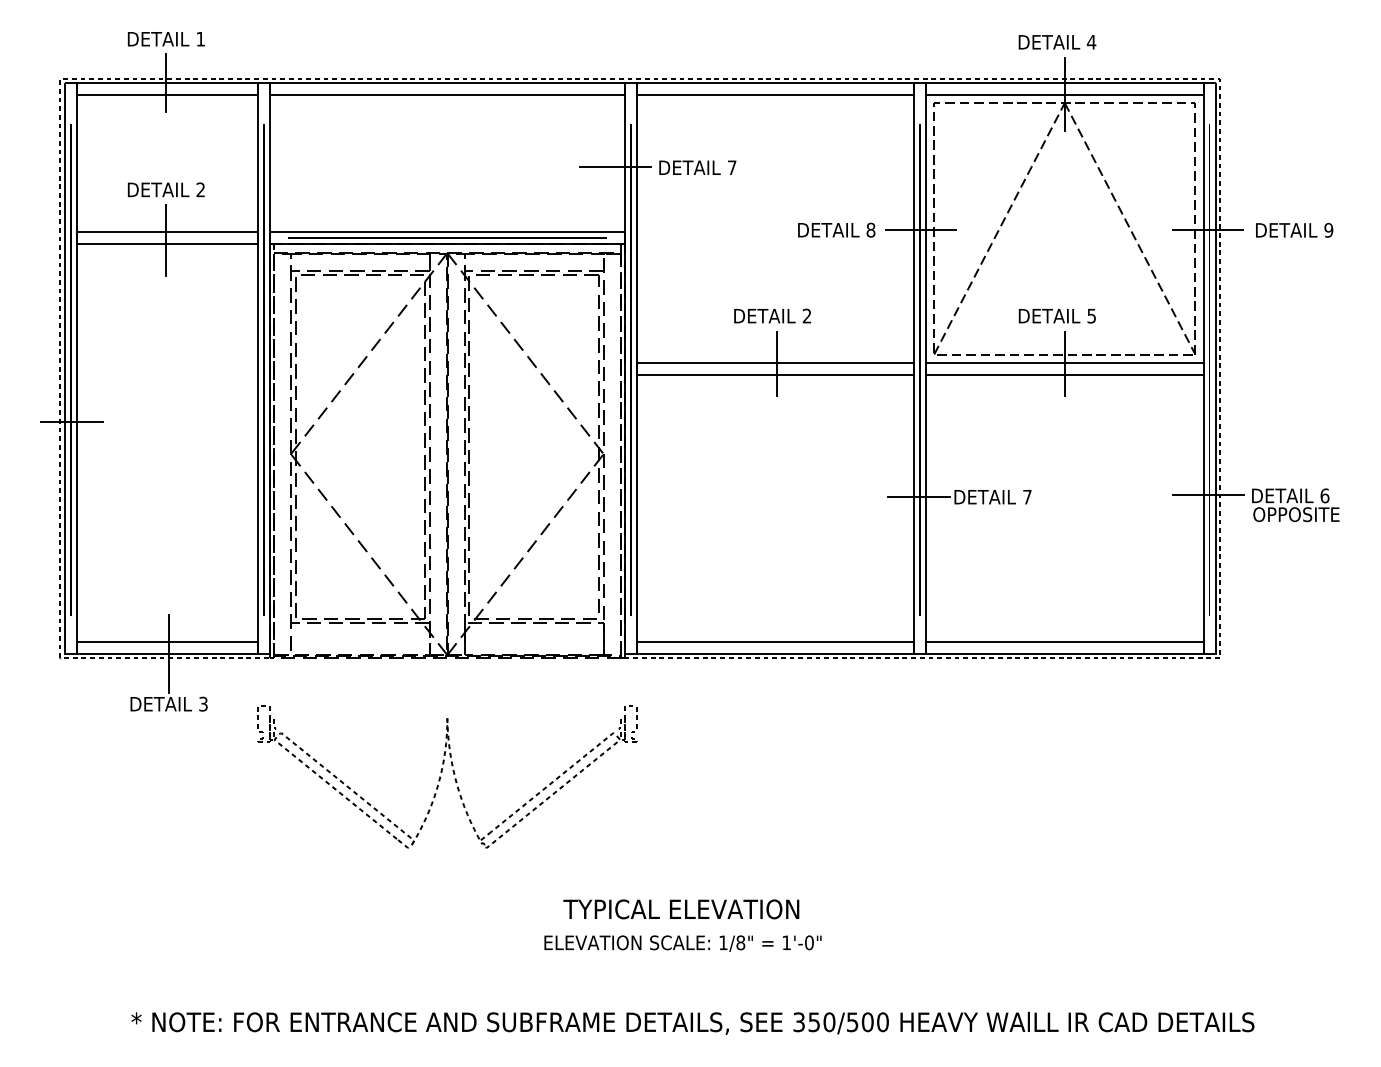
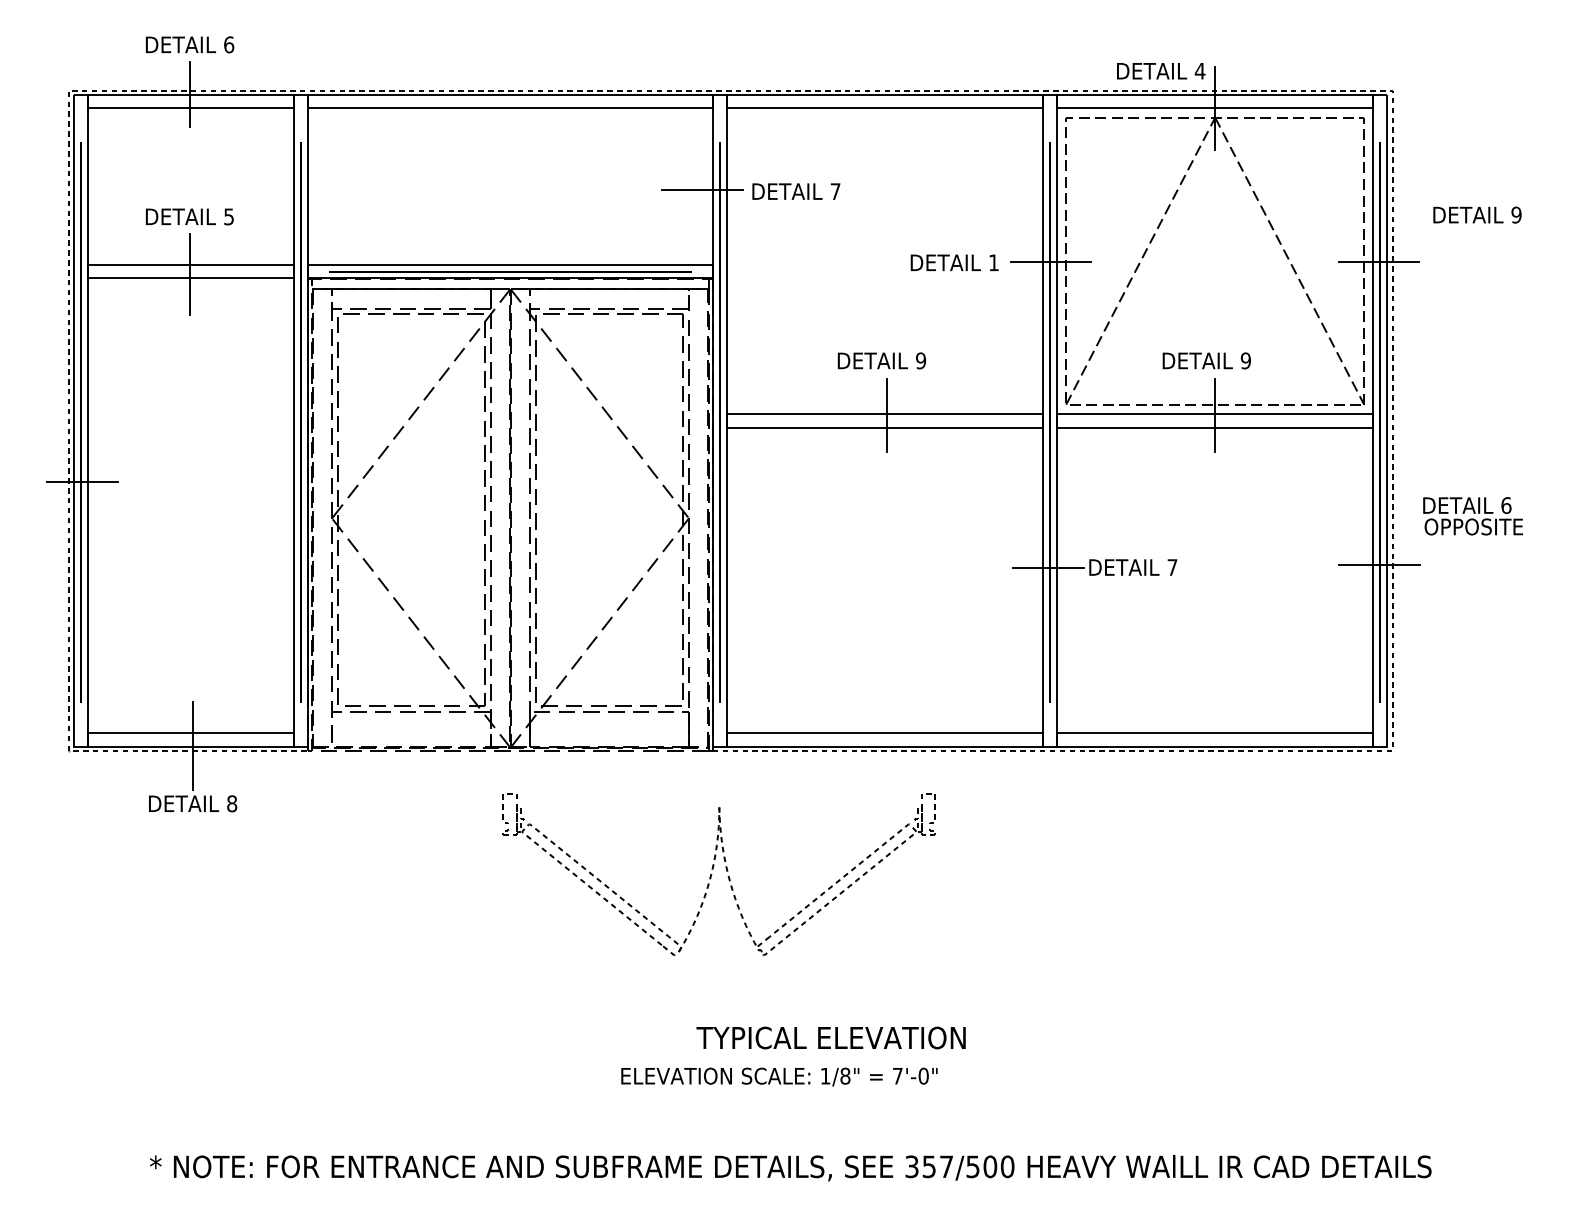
text: (200, 38) -> (228, 44), 1 -> 6
text: (1057, 42) -> (1161, 71), moved
text: (200, 189) -> (228, 216), 2 -> 5
text: (870, 229) -> (993, 262), 8 -> 1
text: (1294, 230) -> (1477, 215), moved
text: (806, 315) -> (920, 360), 2 -> 9
text: (1091, 315) -> (1245, 360), 5 -> 9
text: (1295, 505) -> (1472, 516), moved
text: (203, 703) -> (232, 803), 3 -> 8
part: (441, 777) -> (712, 874), moved
text: (681, 909) -> (831, 1038), moved
text: (786, 942) -> (897, 1075), 1'-0" -> 7'-0"
text: (829, 1022) -> (946, 1167), 350/500 -> 357/500

